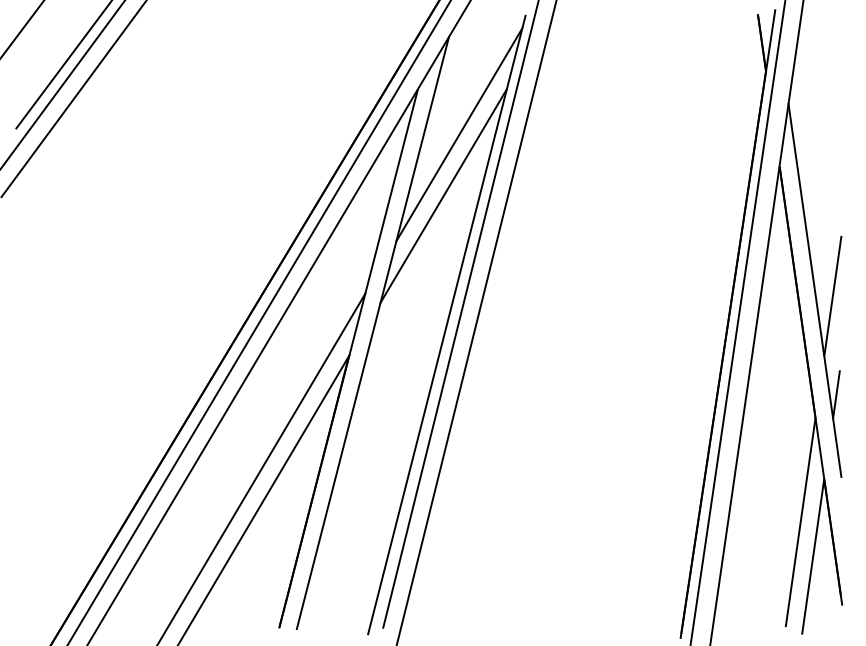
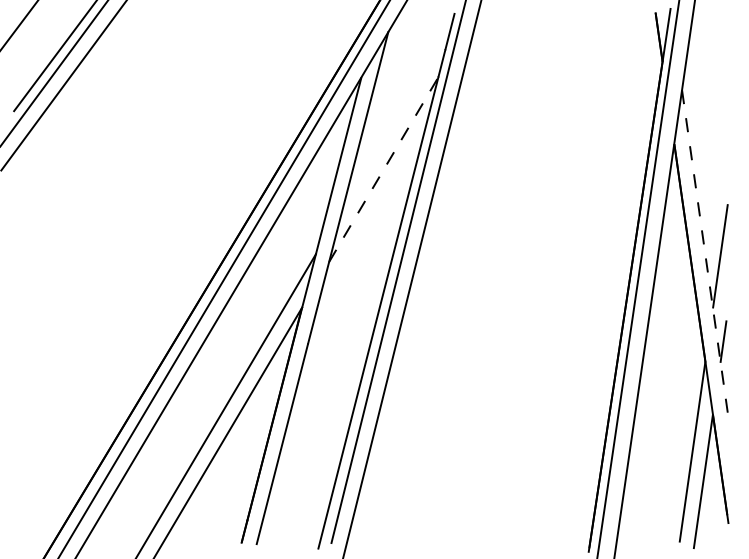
line: (458, 134) -> (396, 116), removed
line: (444, 195) -> (384, 169), solid -> dashed
line: (814, 290) -> (704, 251), solid -> dashed

